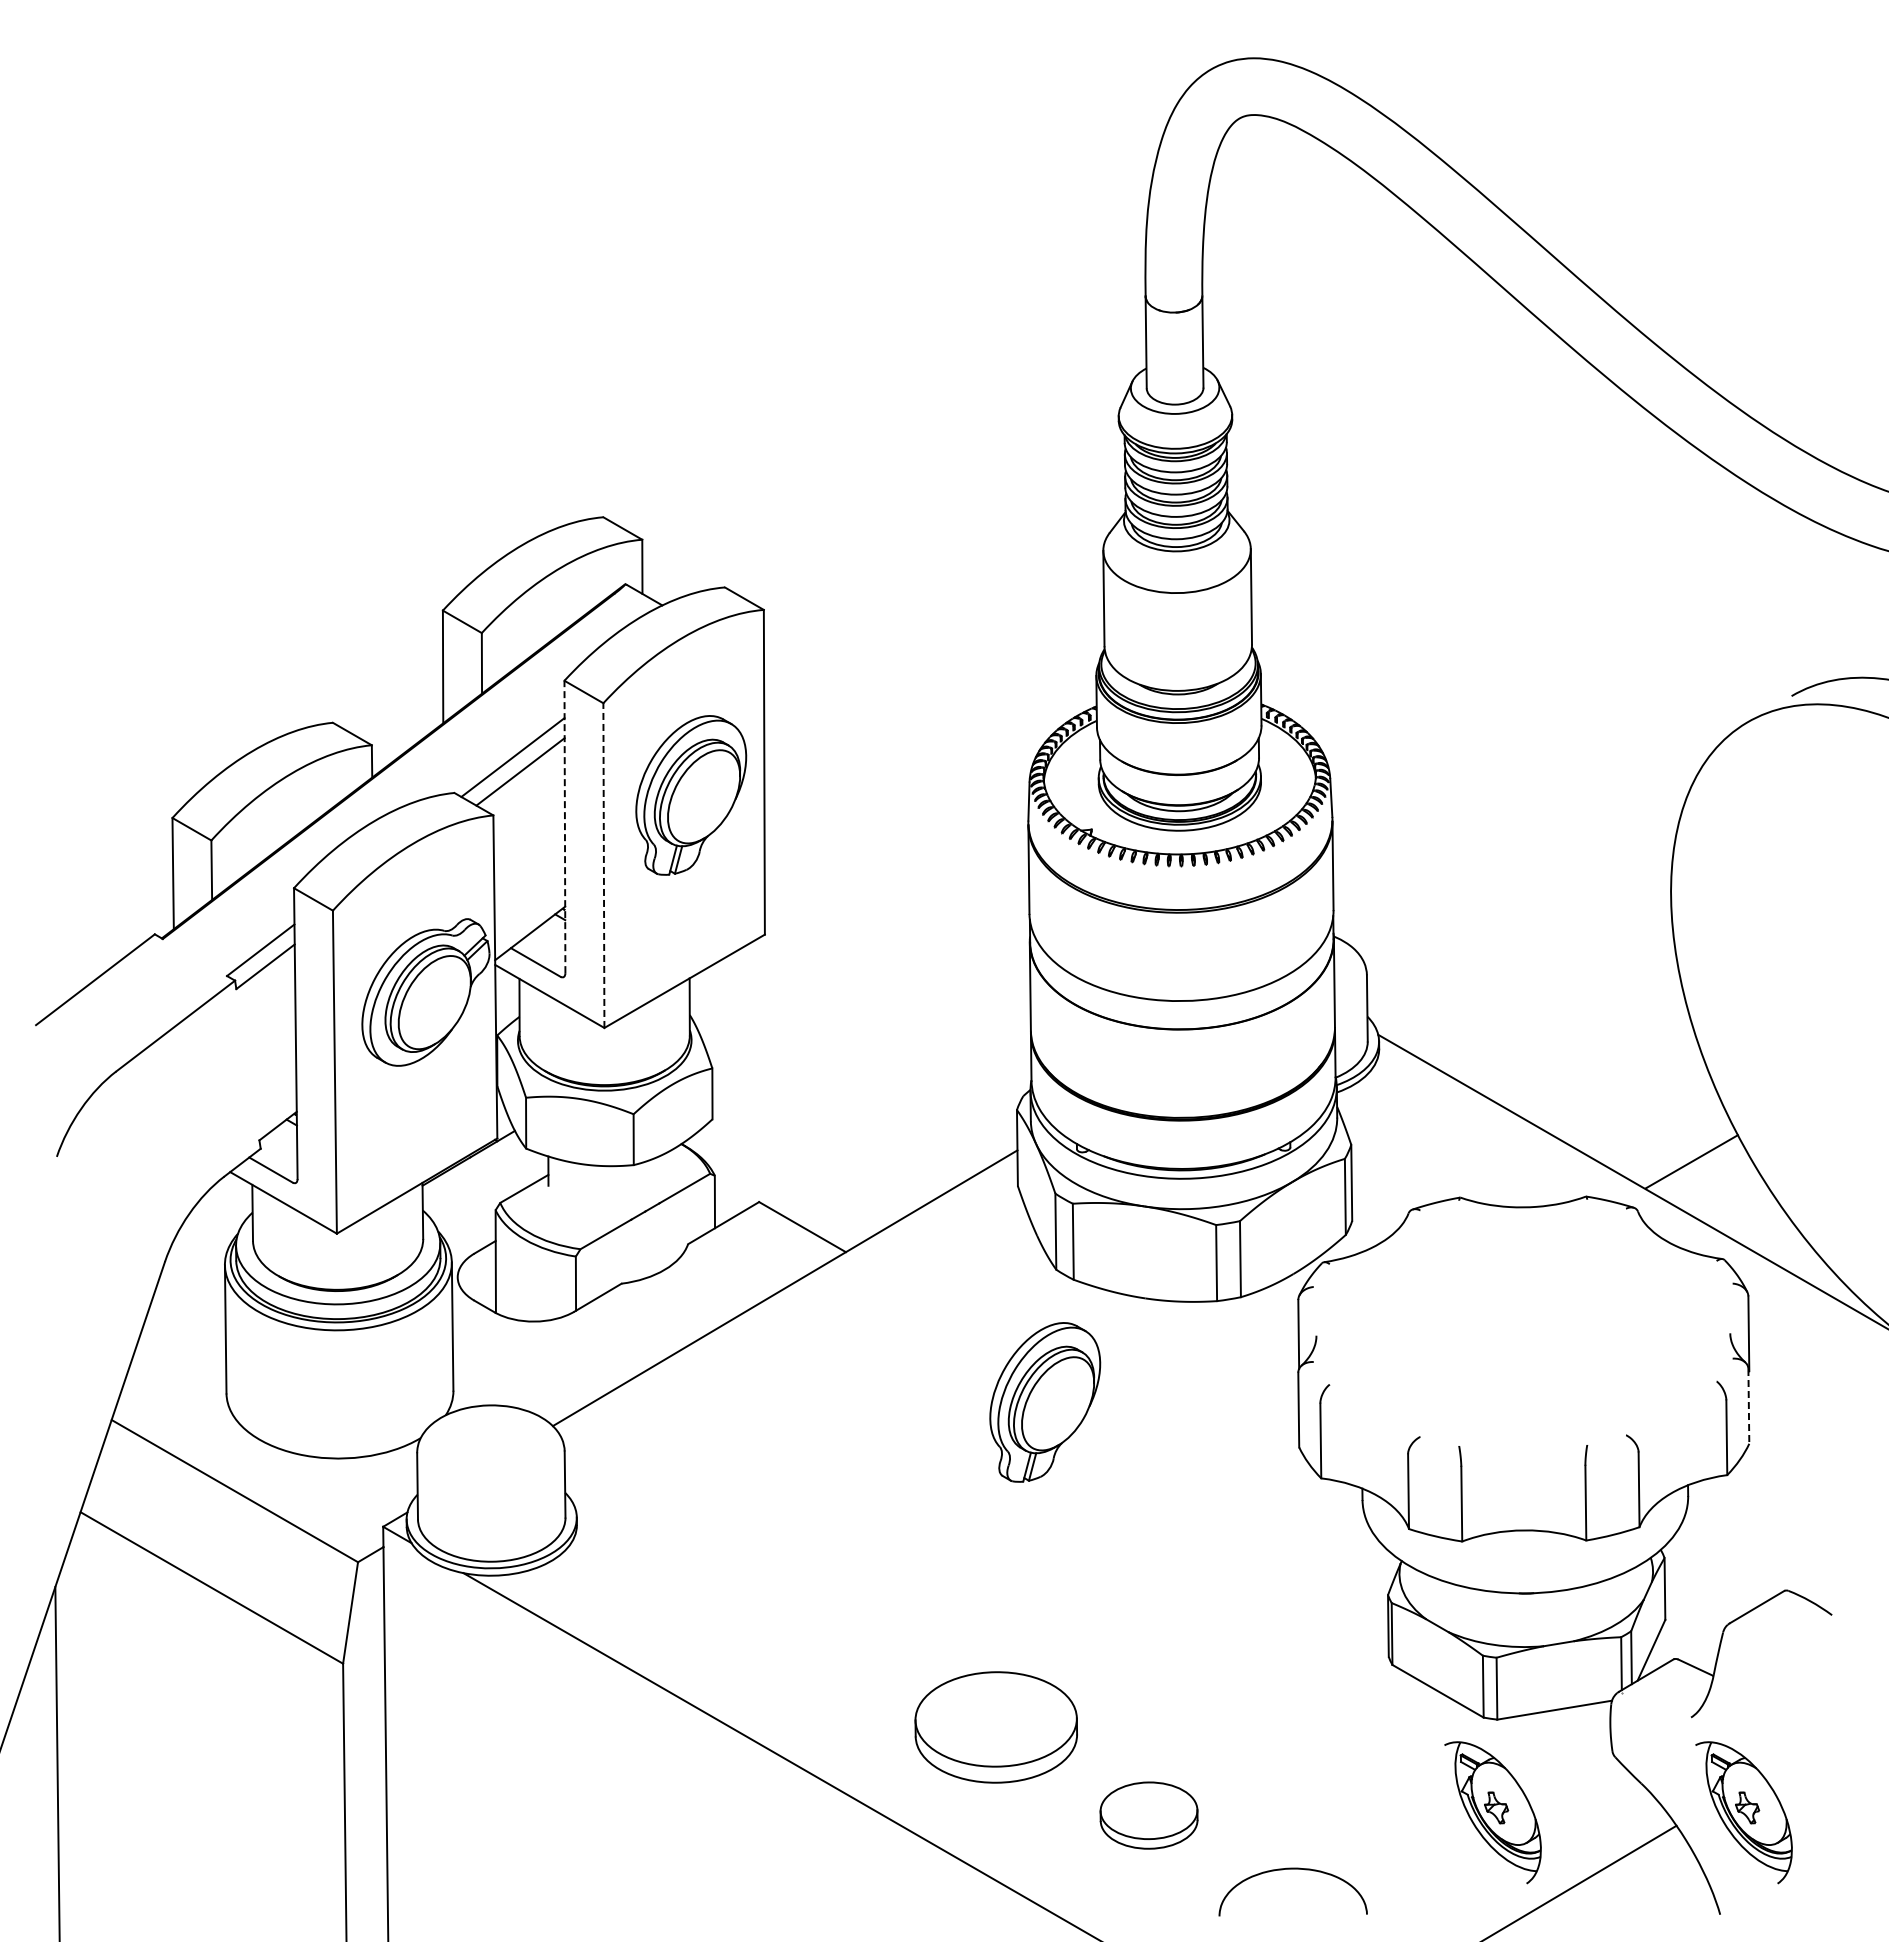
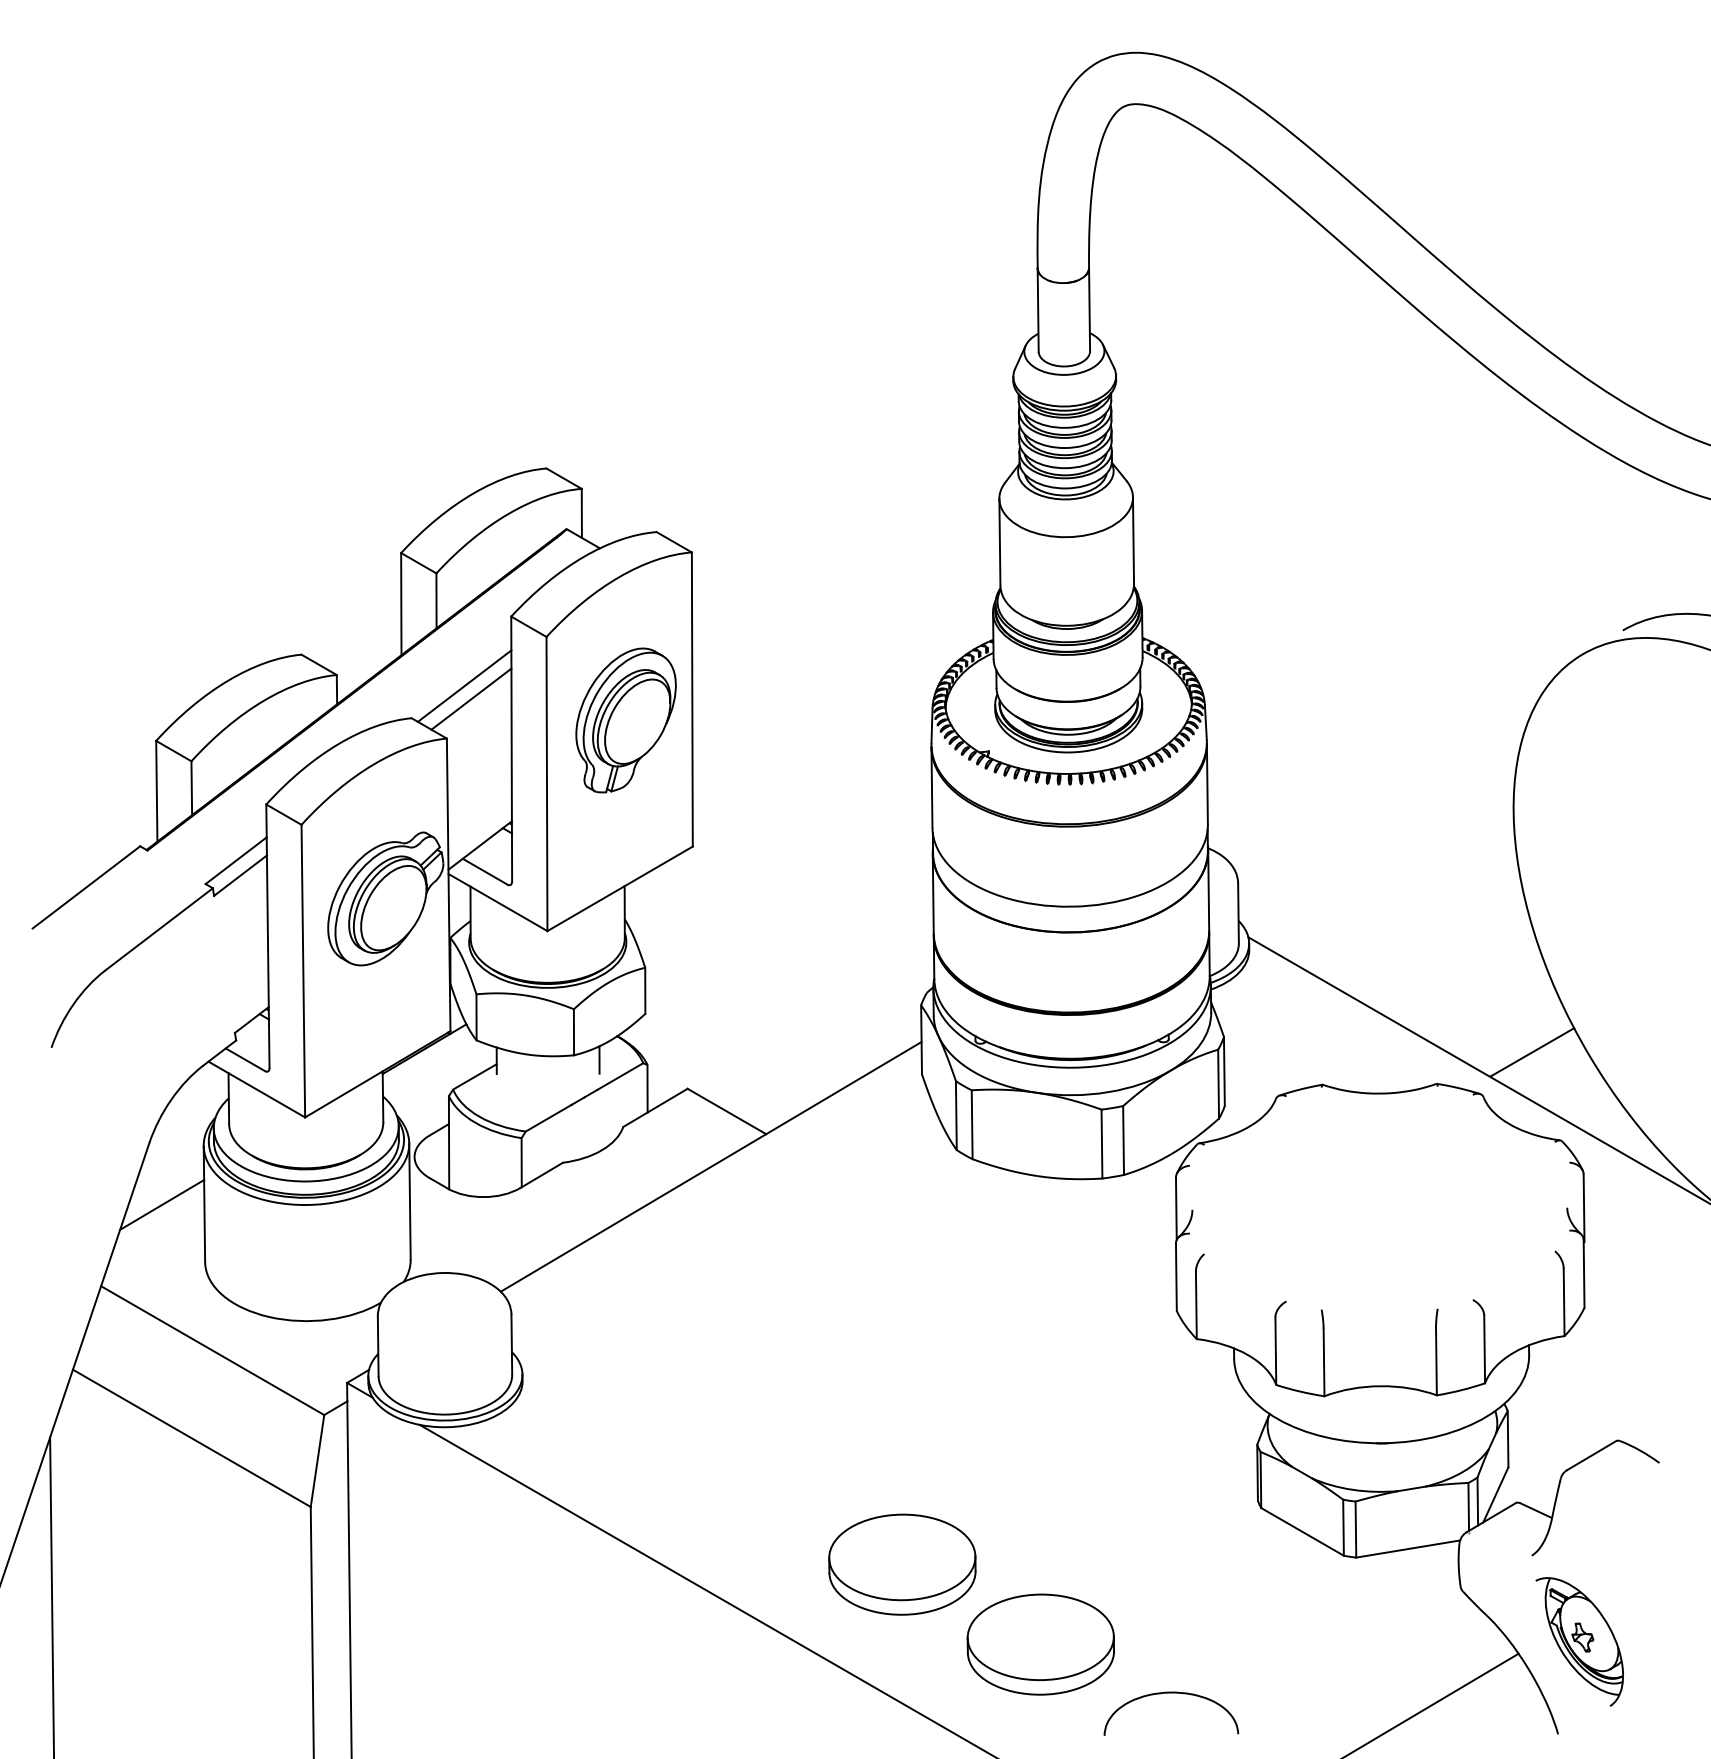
line: (564, 826) -> (511, 748), dashed -> solid
line: (603, 865) -> (546, 783), dashed -> solid
line: (661, 1170) -> (599, 1060), added
line: (178, 1329) -> (161, 1204), added
part: (1045, 1402) -> (946, 1270), removed
line: (1748, 1406) -> (1583, 1273), dashed -> solid
part: (1492, 1812) -> (1351, 1641), removed
part: (1148, 1815) -> (1040, 1644), size x1.67

